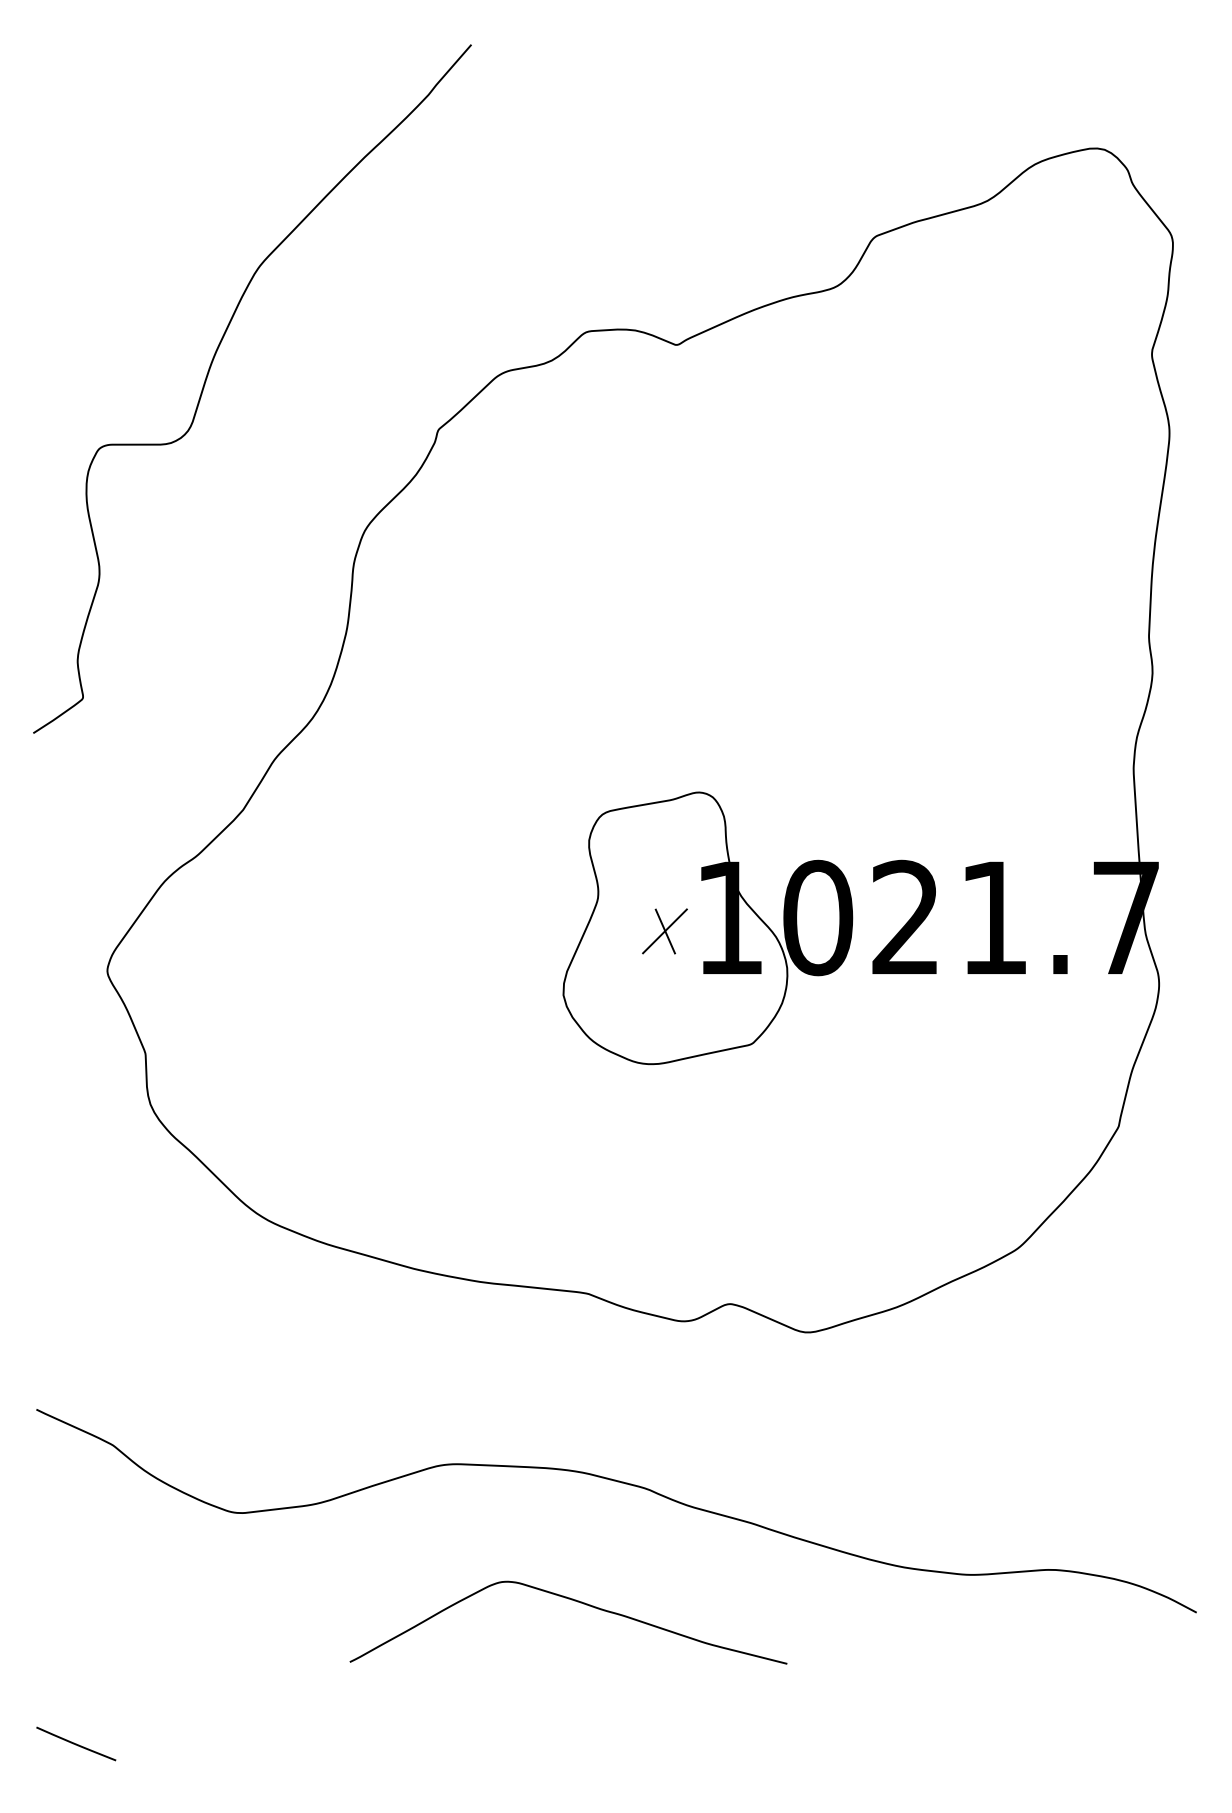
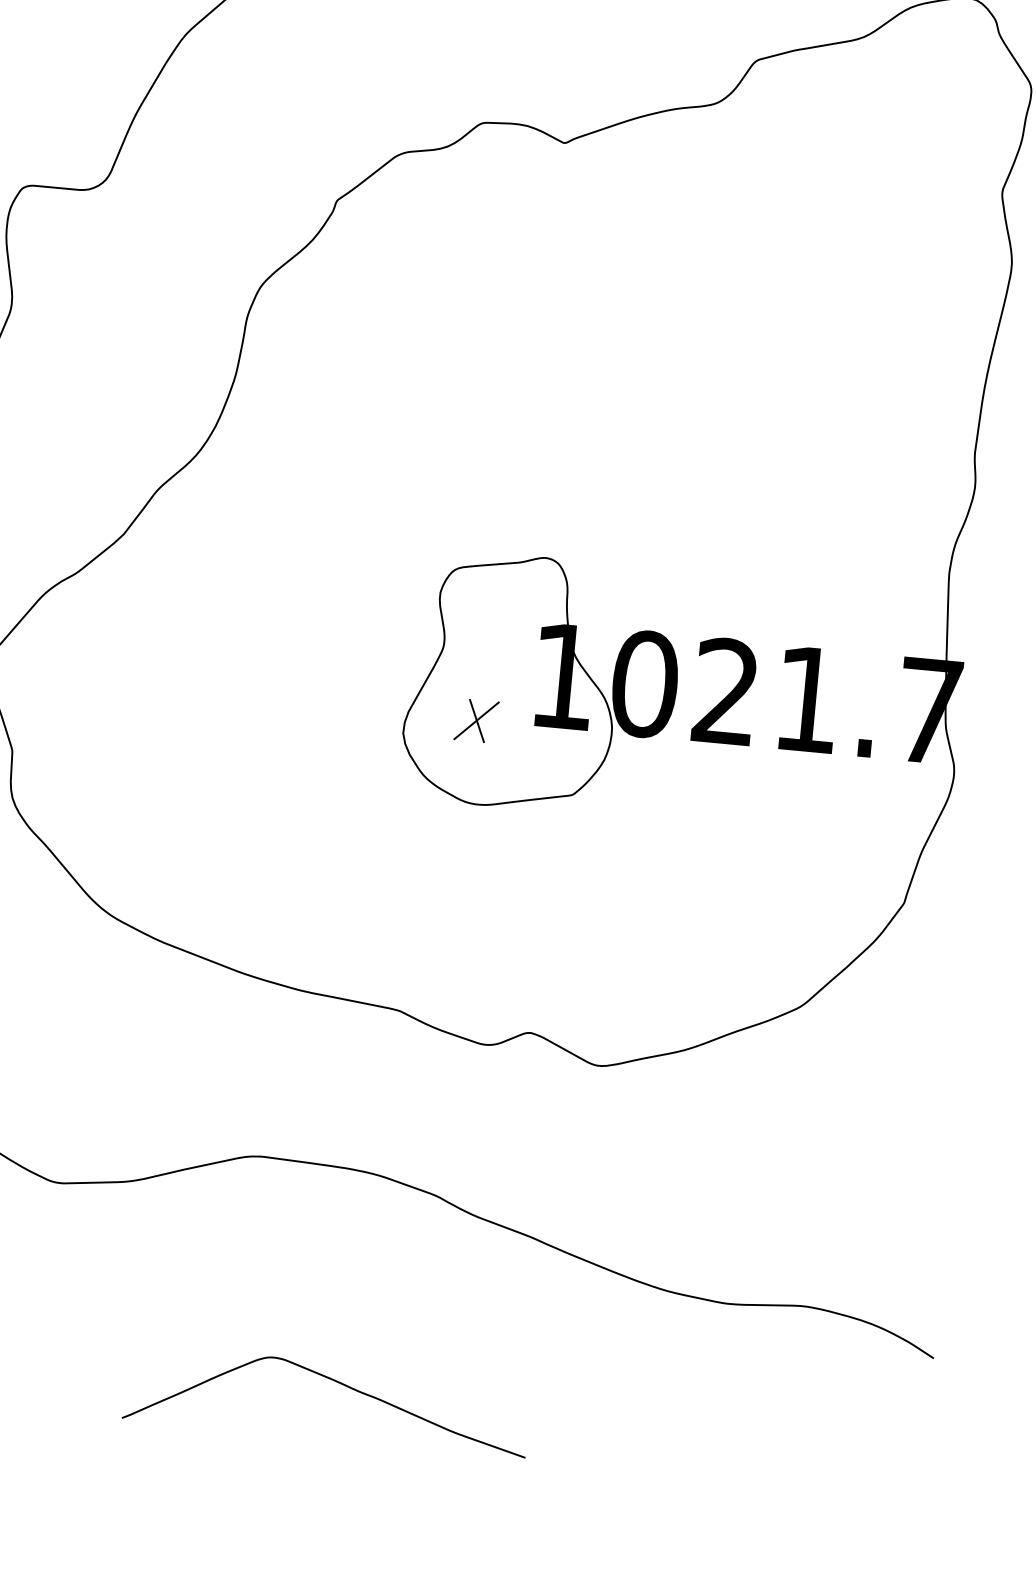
part: (664, 931) -> (476, 720), moved
curve: (574, 1601) -> (334, 1381), moved

